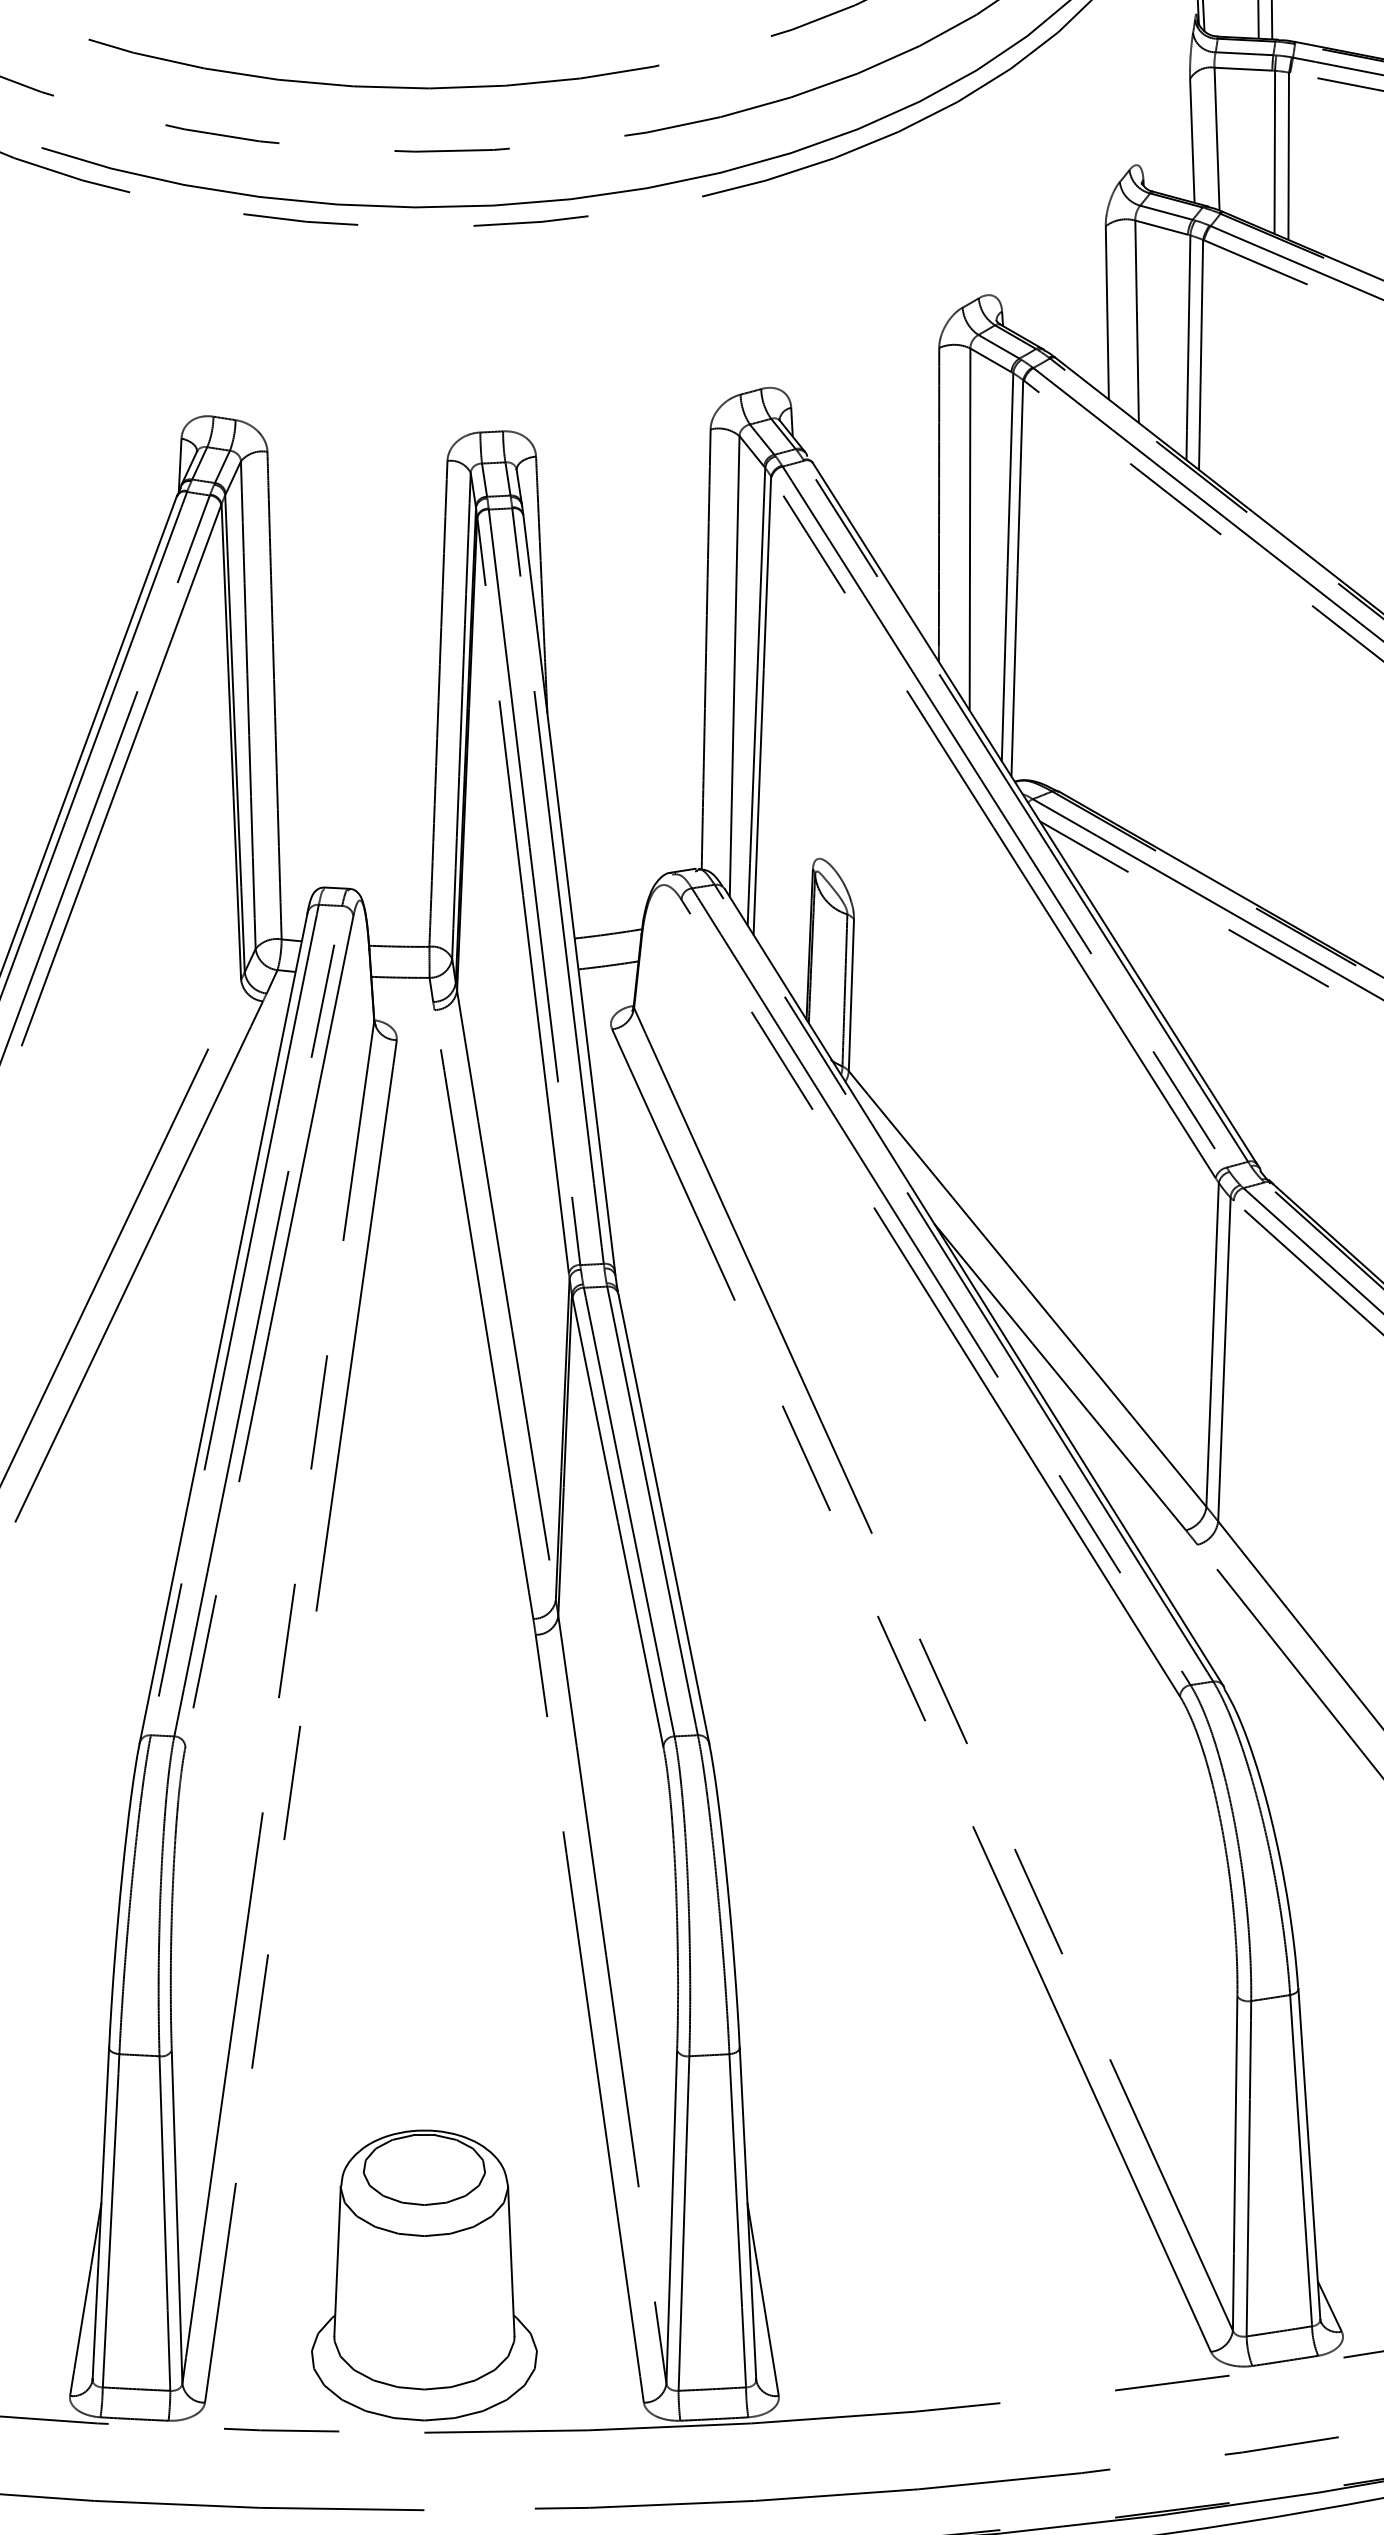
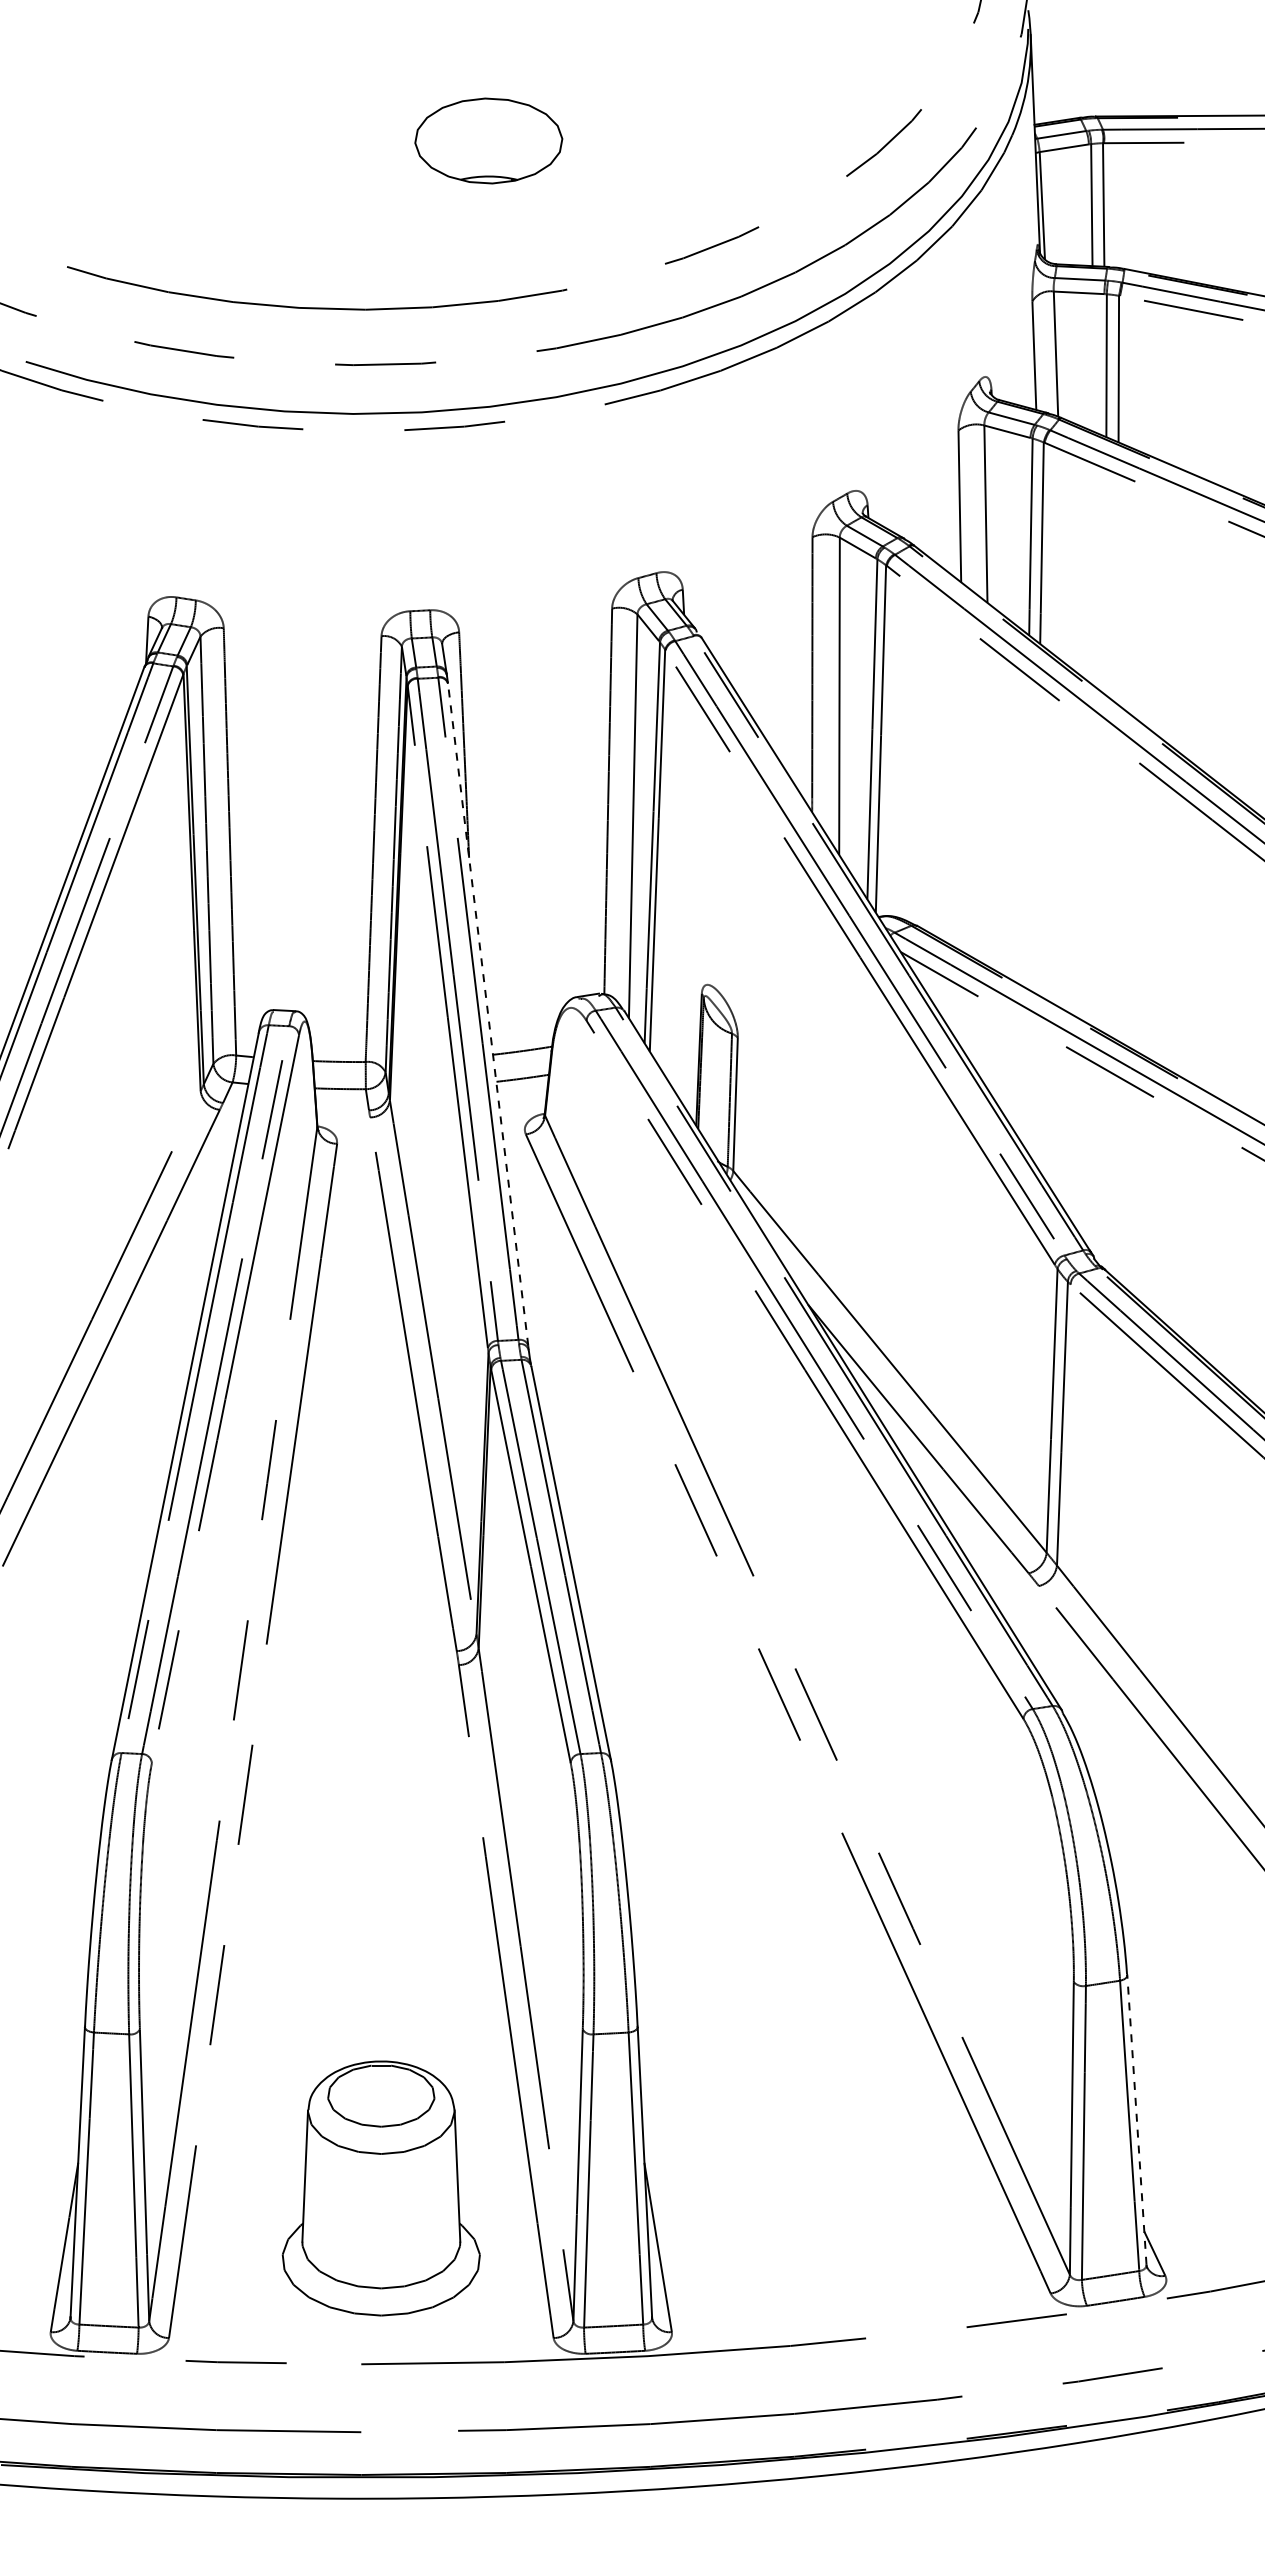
line: (569, 892) -> (488, 1014), solid -> dashed
line: (1308, 2153) -> (1136, 2119), solid -> dashed
part: (423, 2275) -> (380, 2188), moved

